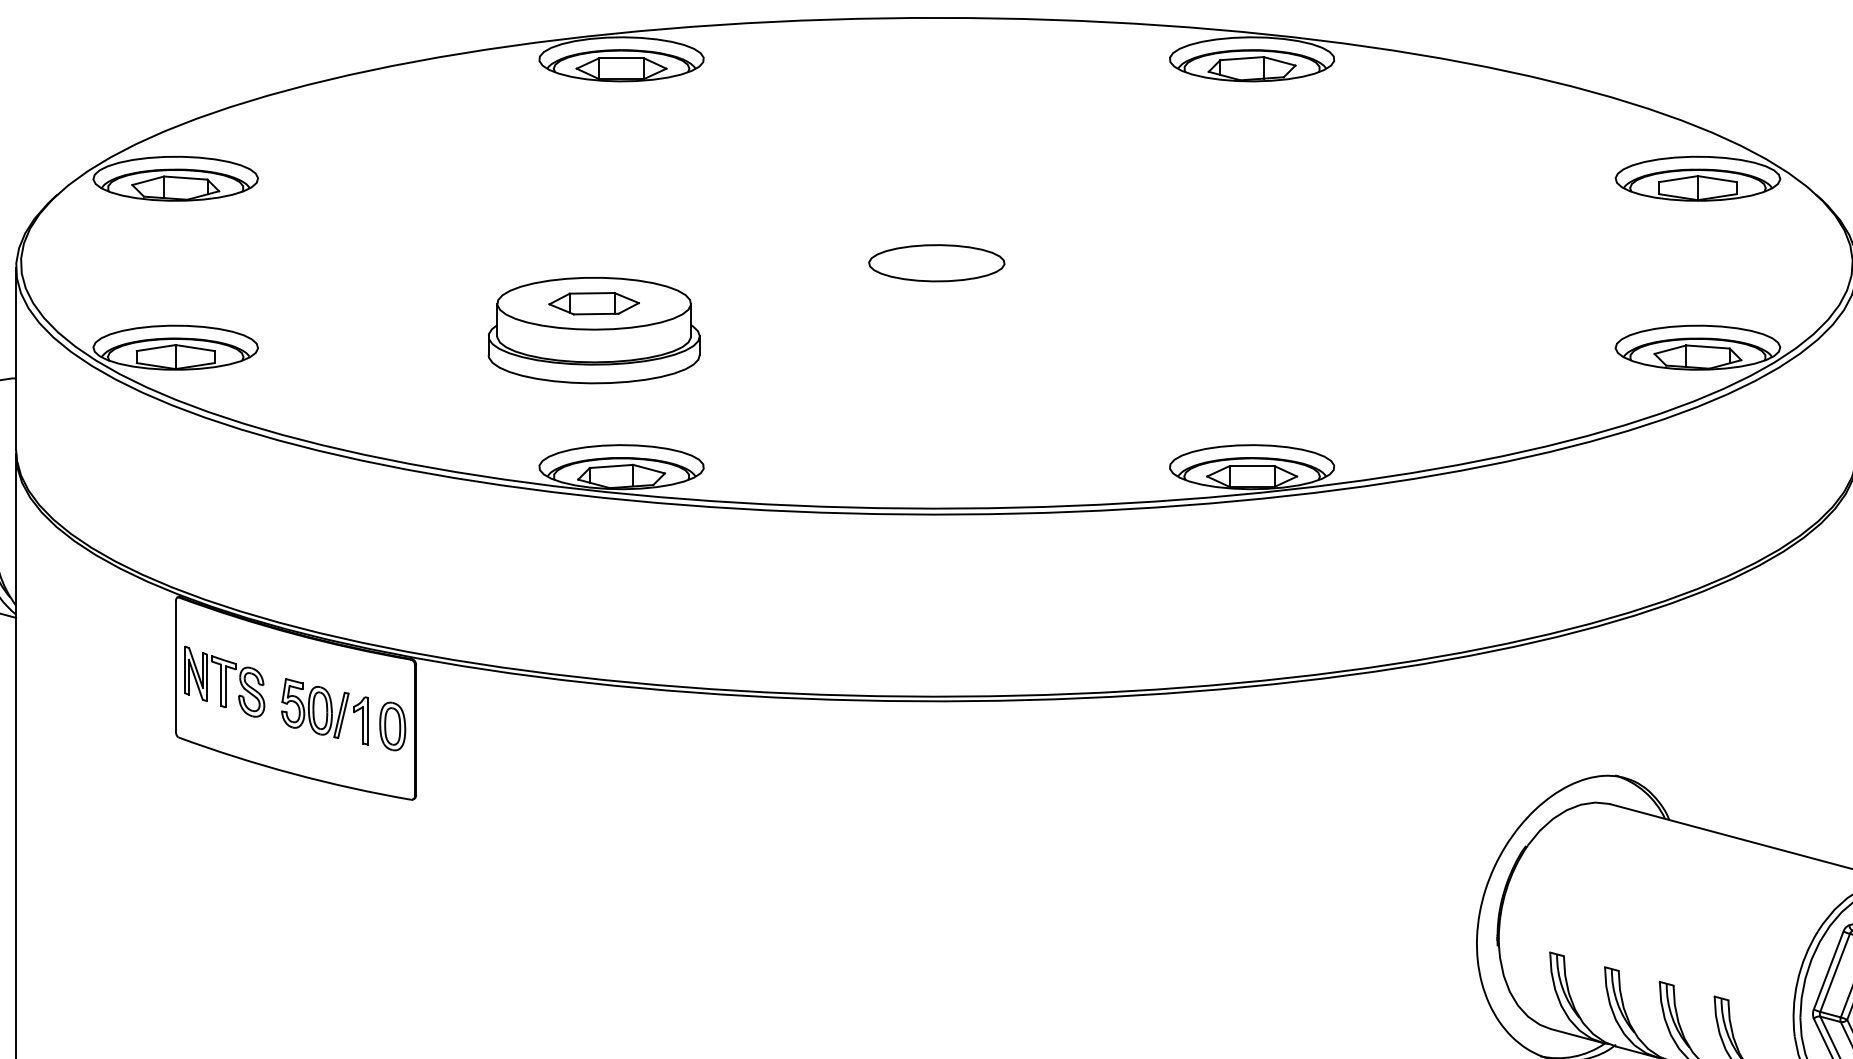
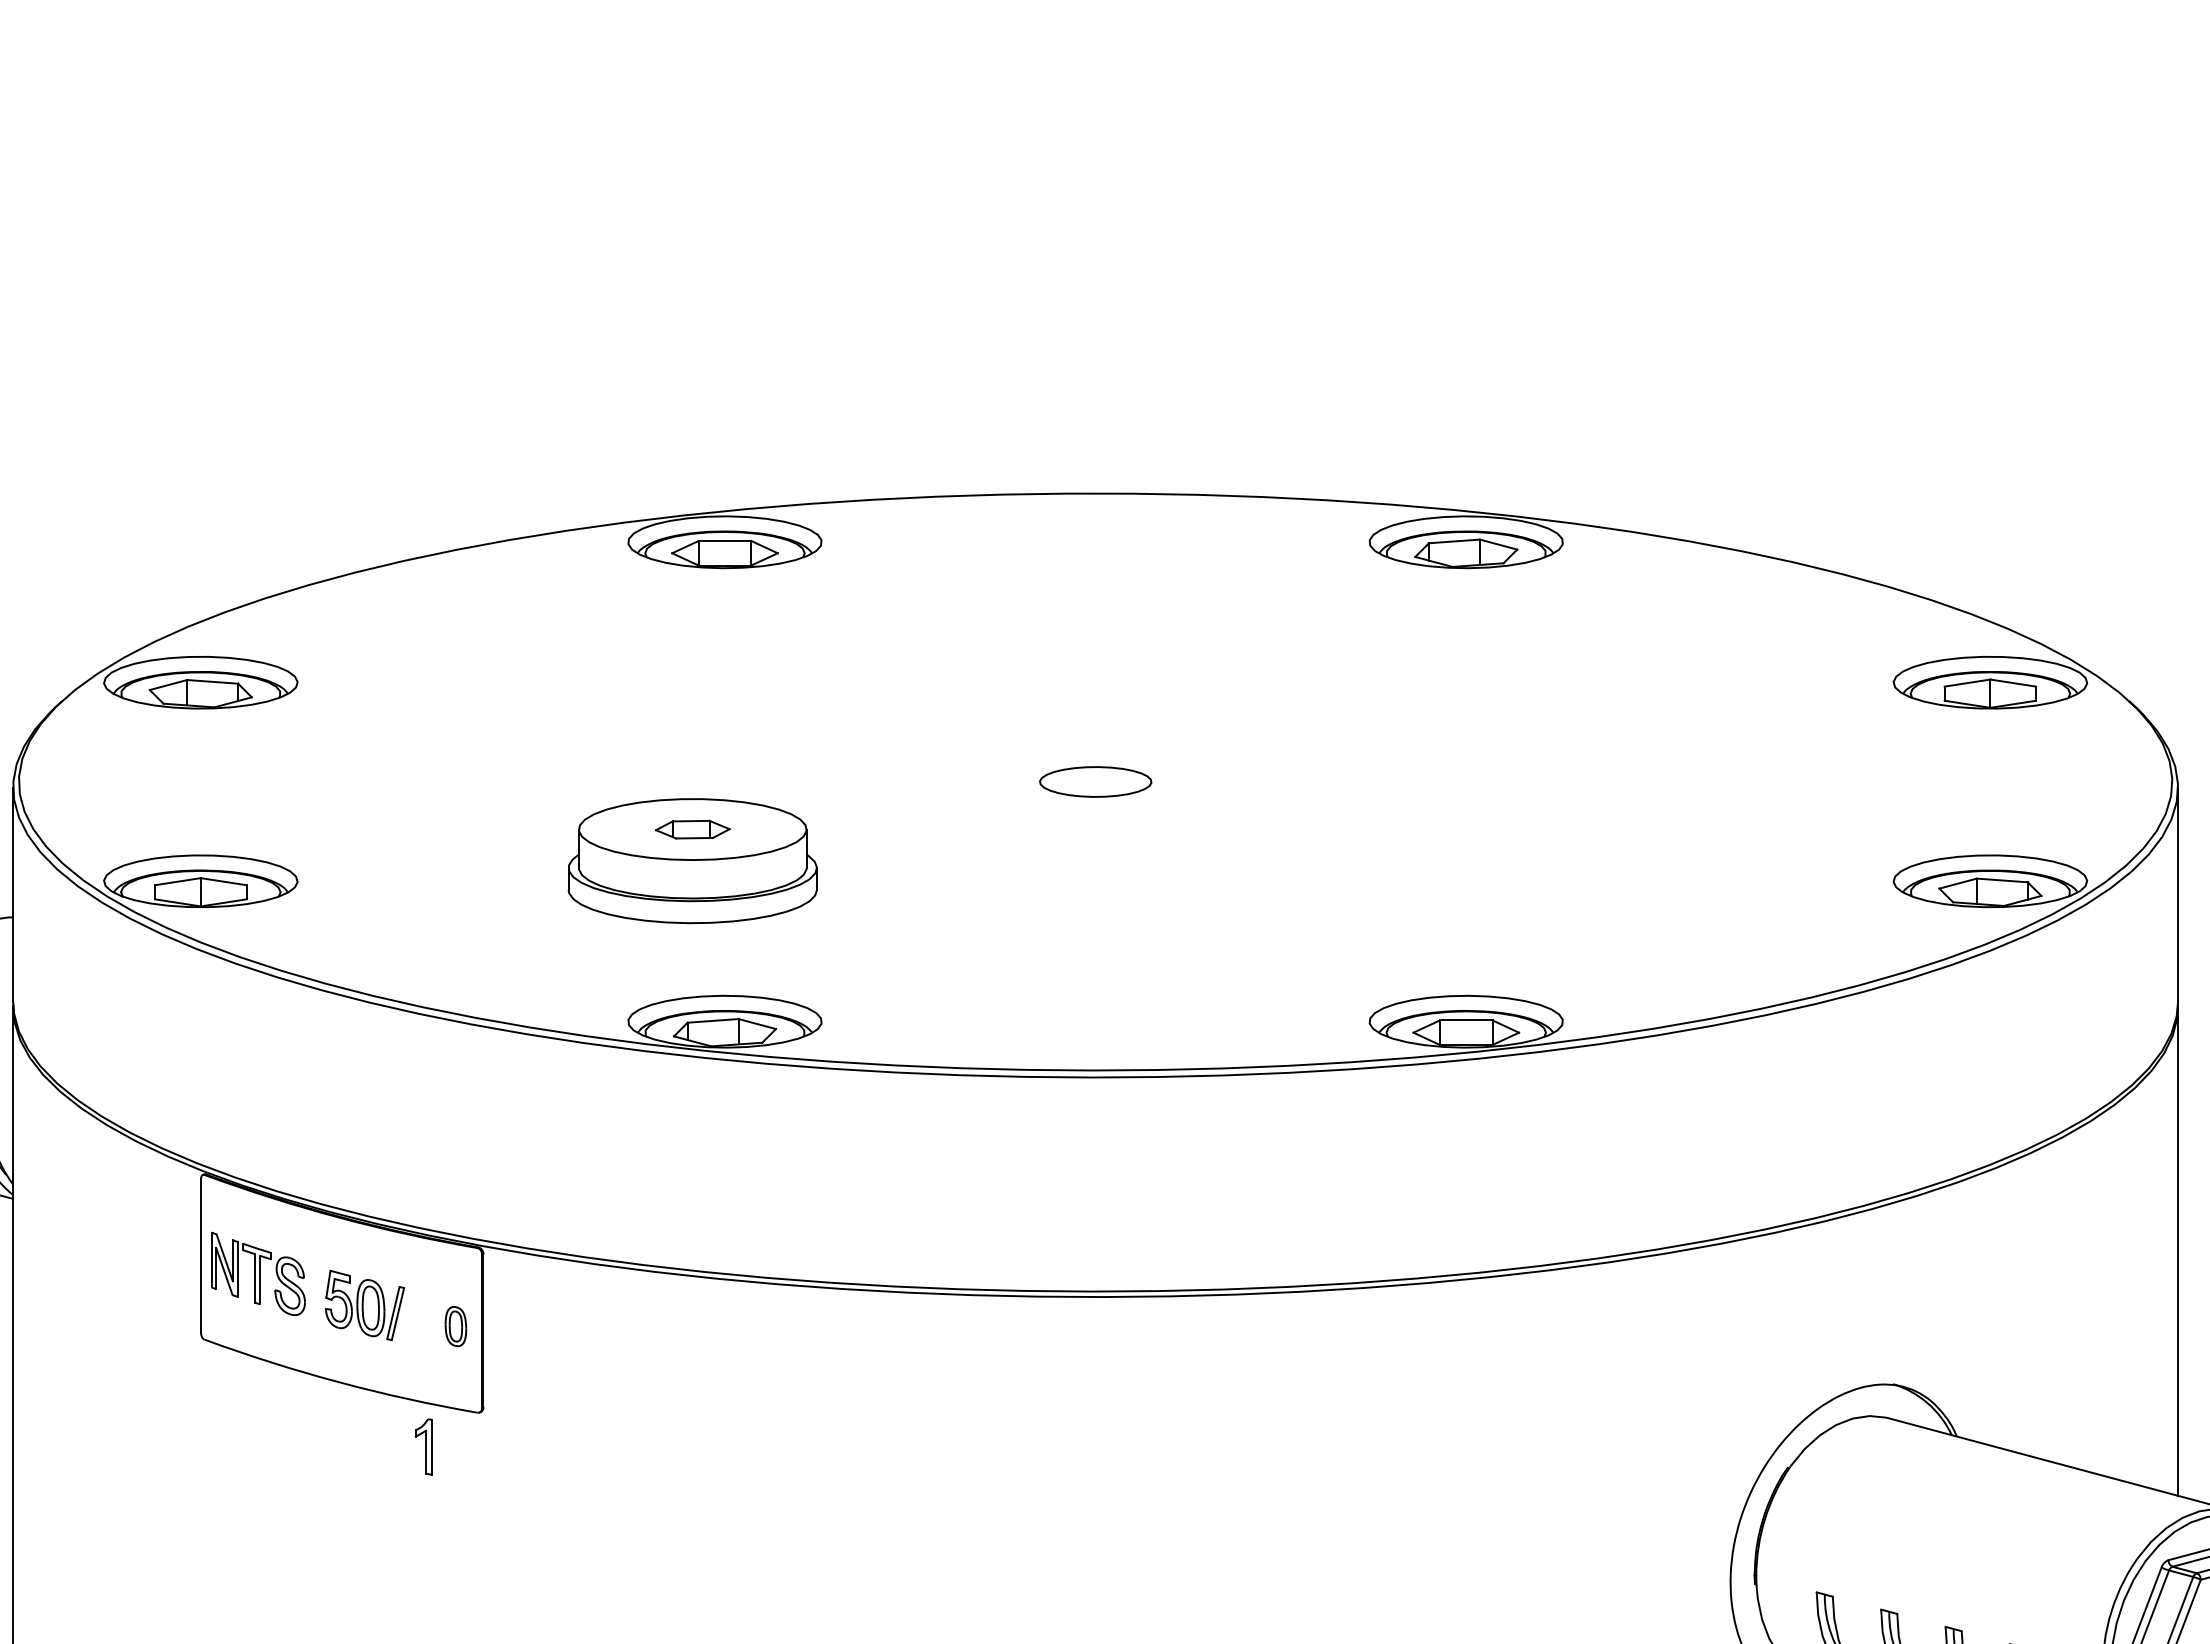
part: (936, 262) -> (1095, 781), size x0.7
part: (593, 303) -> (692, 829), size x0.7
part: (360, 720) -> (423, 1446), moved
part: (392, 726) -> (455, 1326), size x0.7

